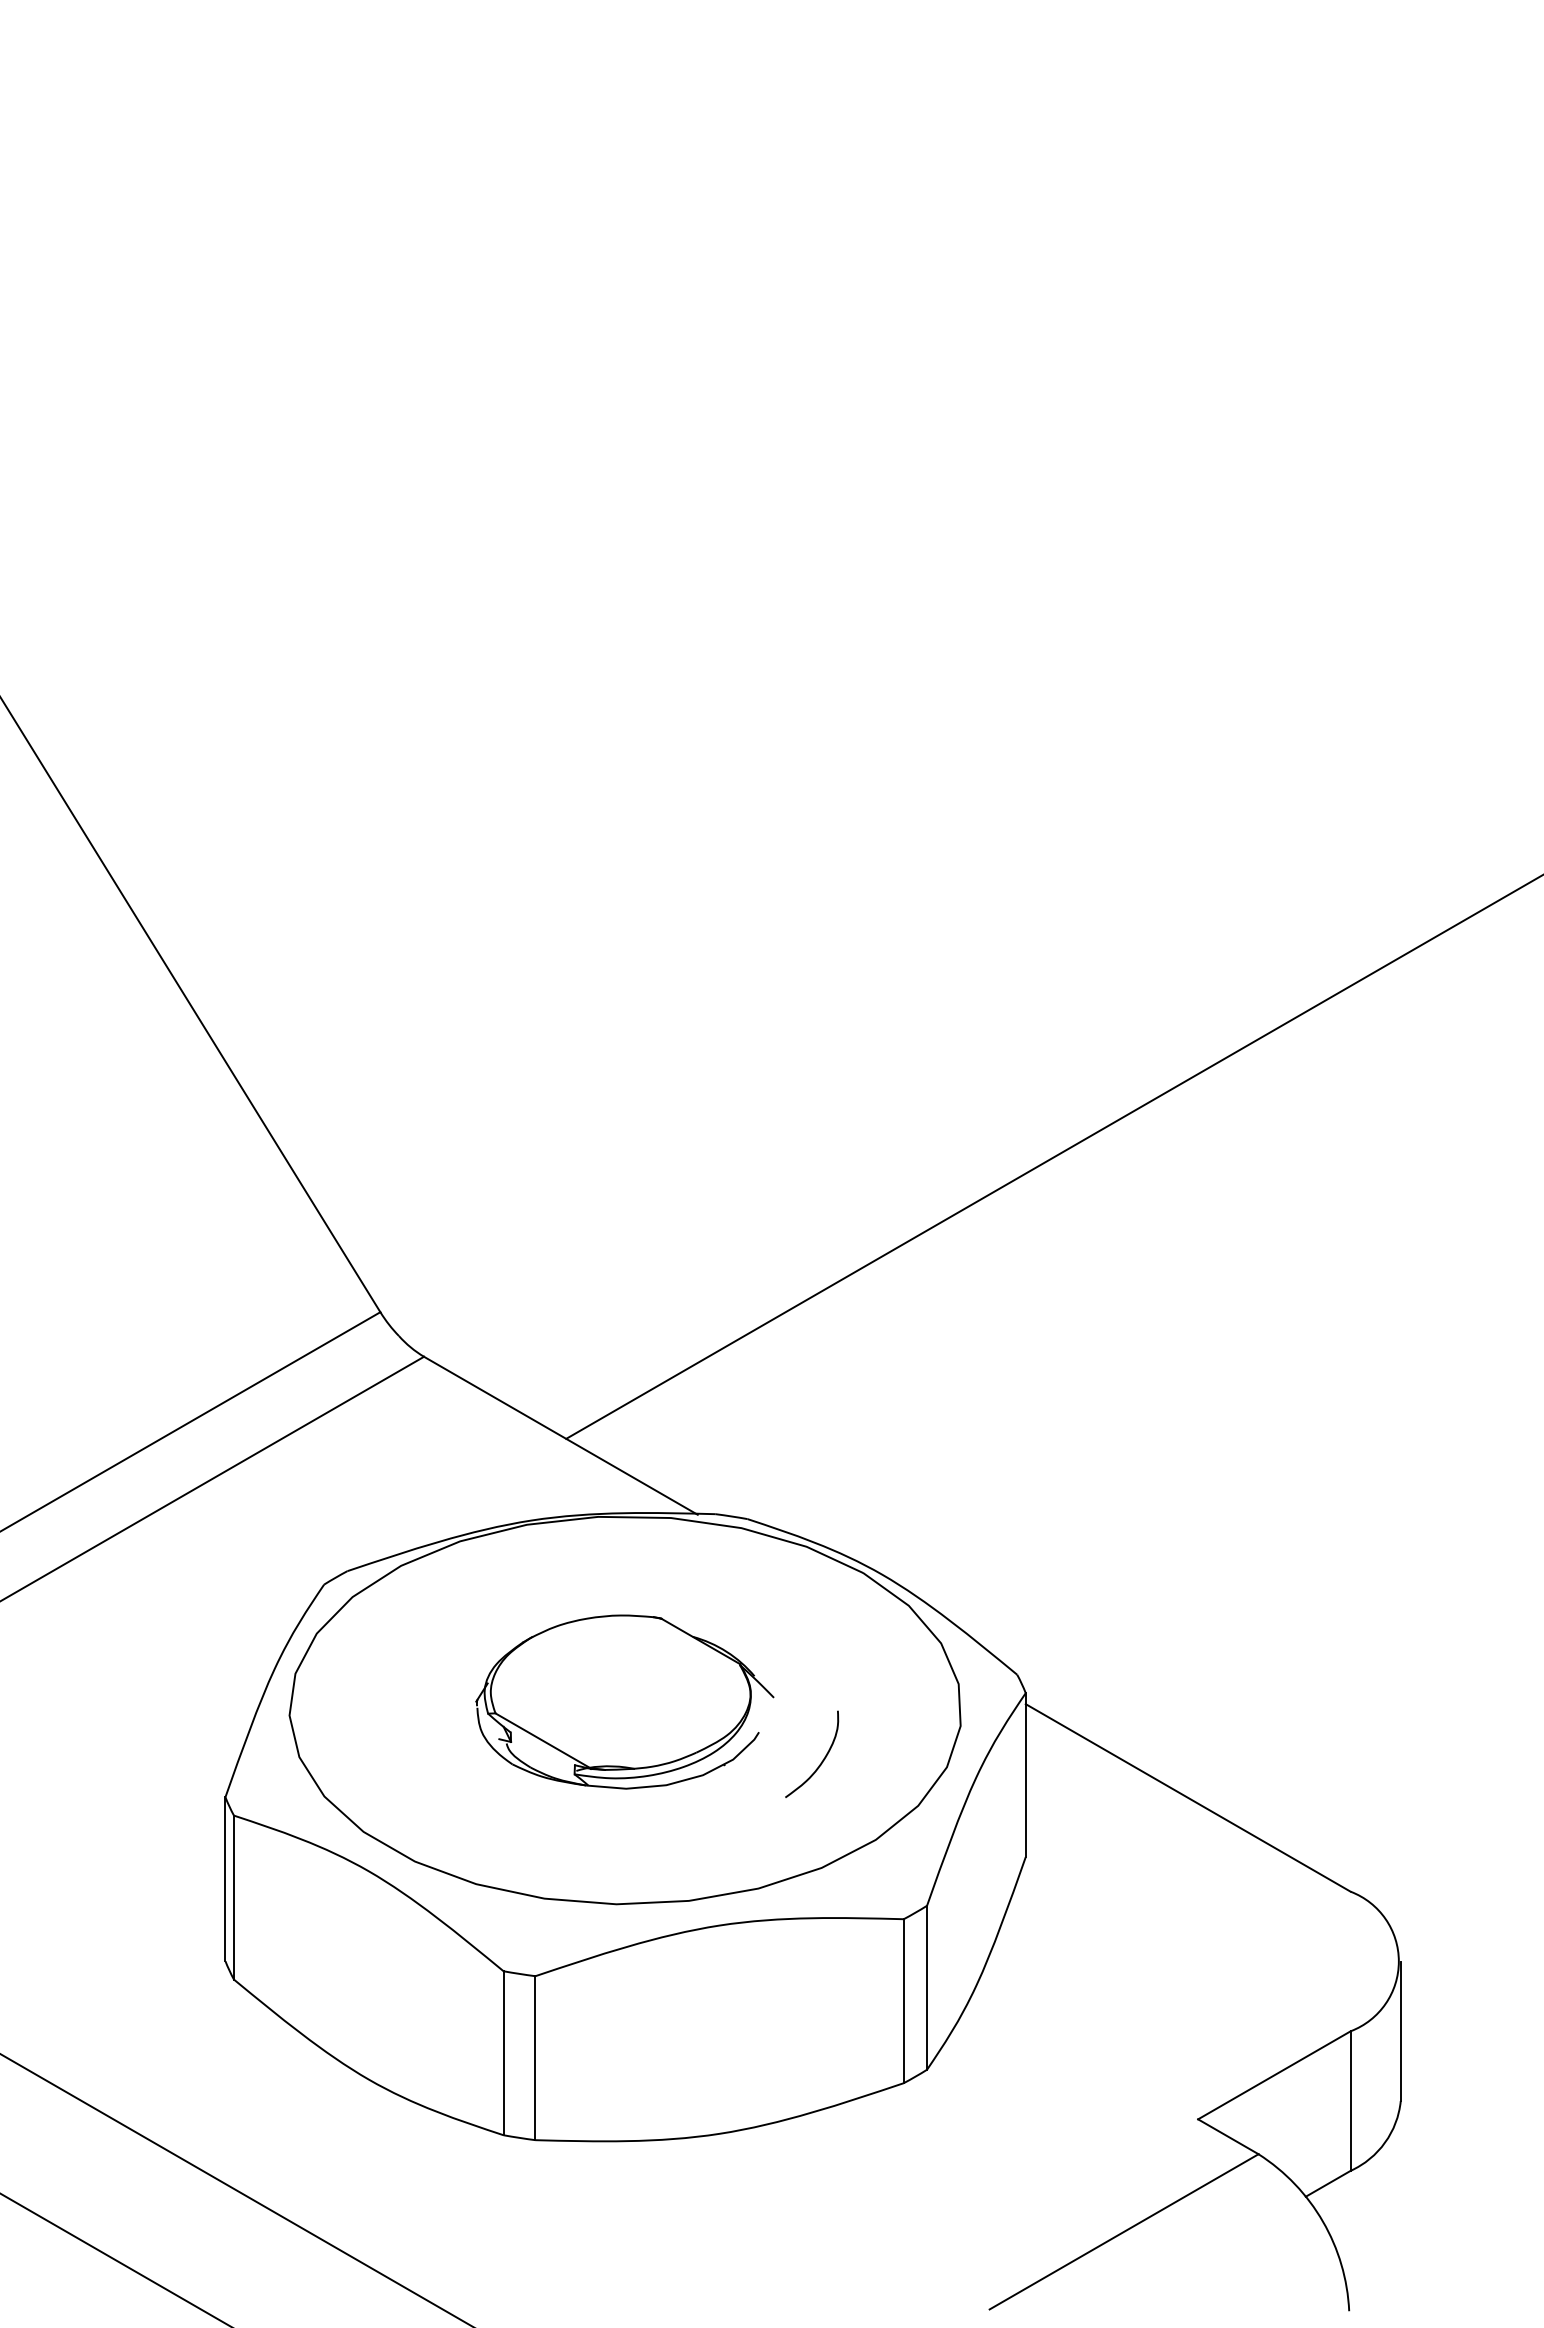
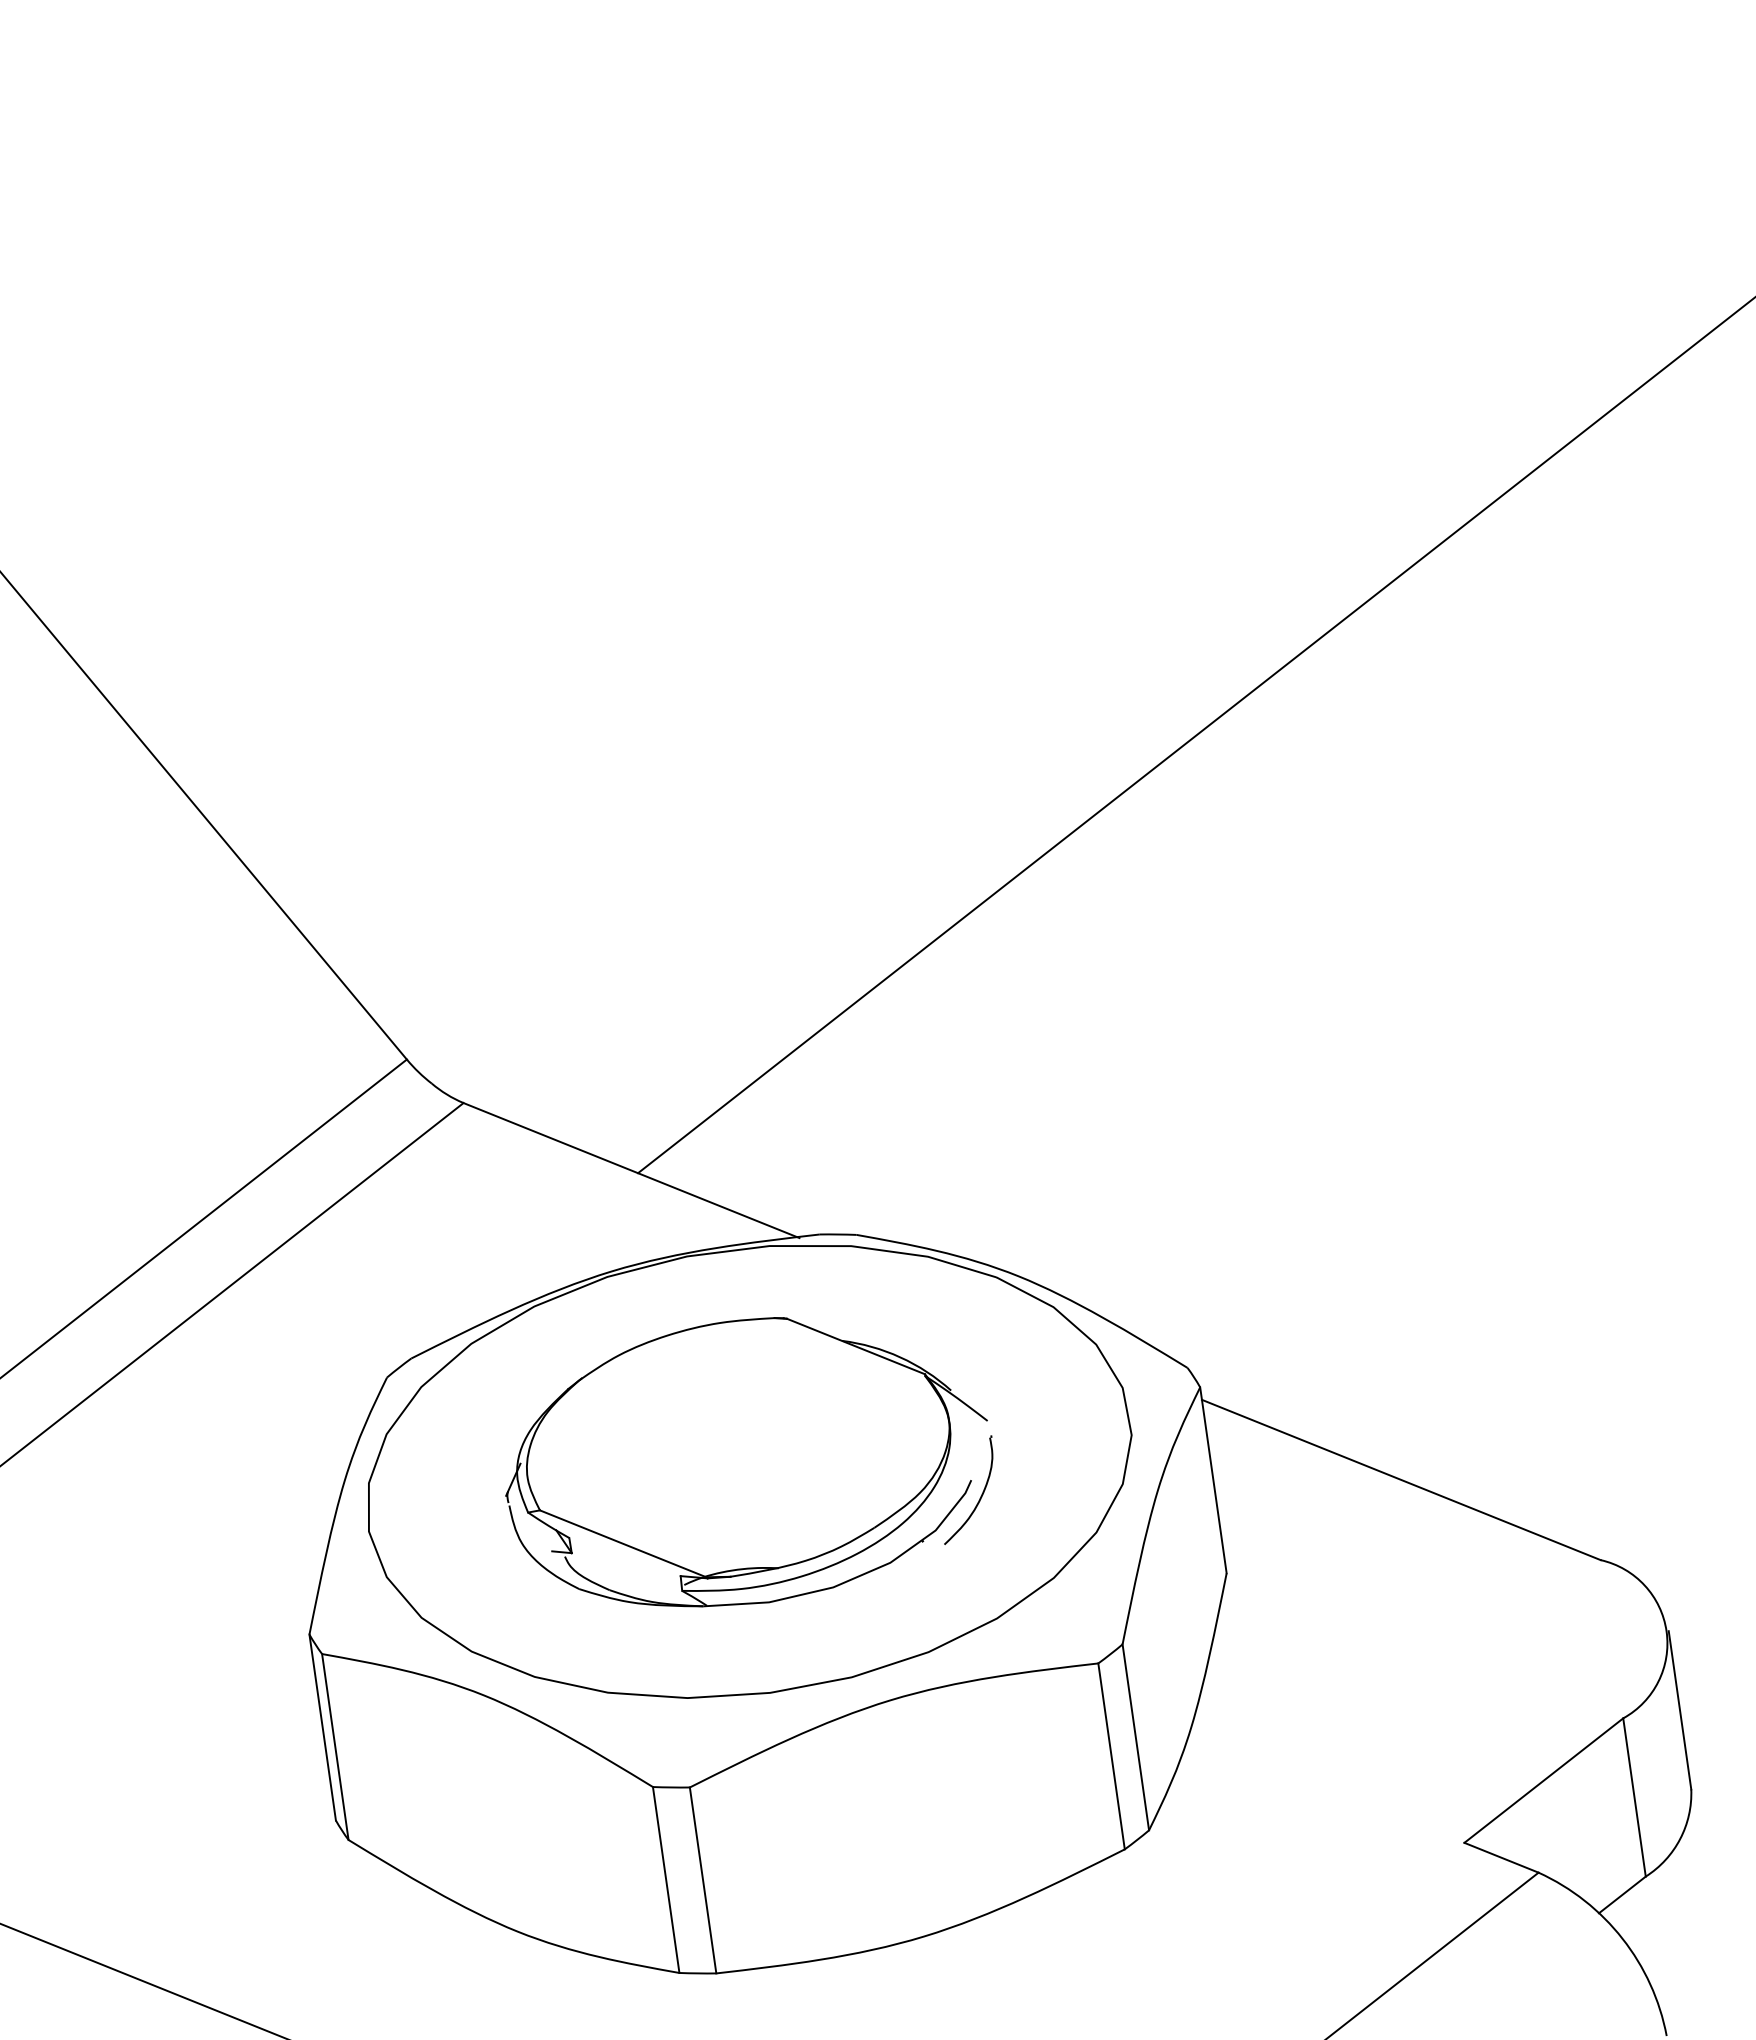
part: (624, 1701) -> (746, 1461), size x1.43

